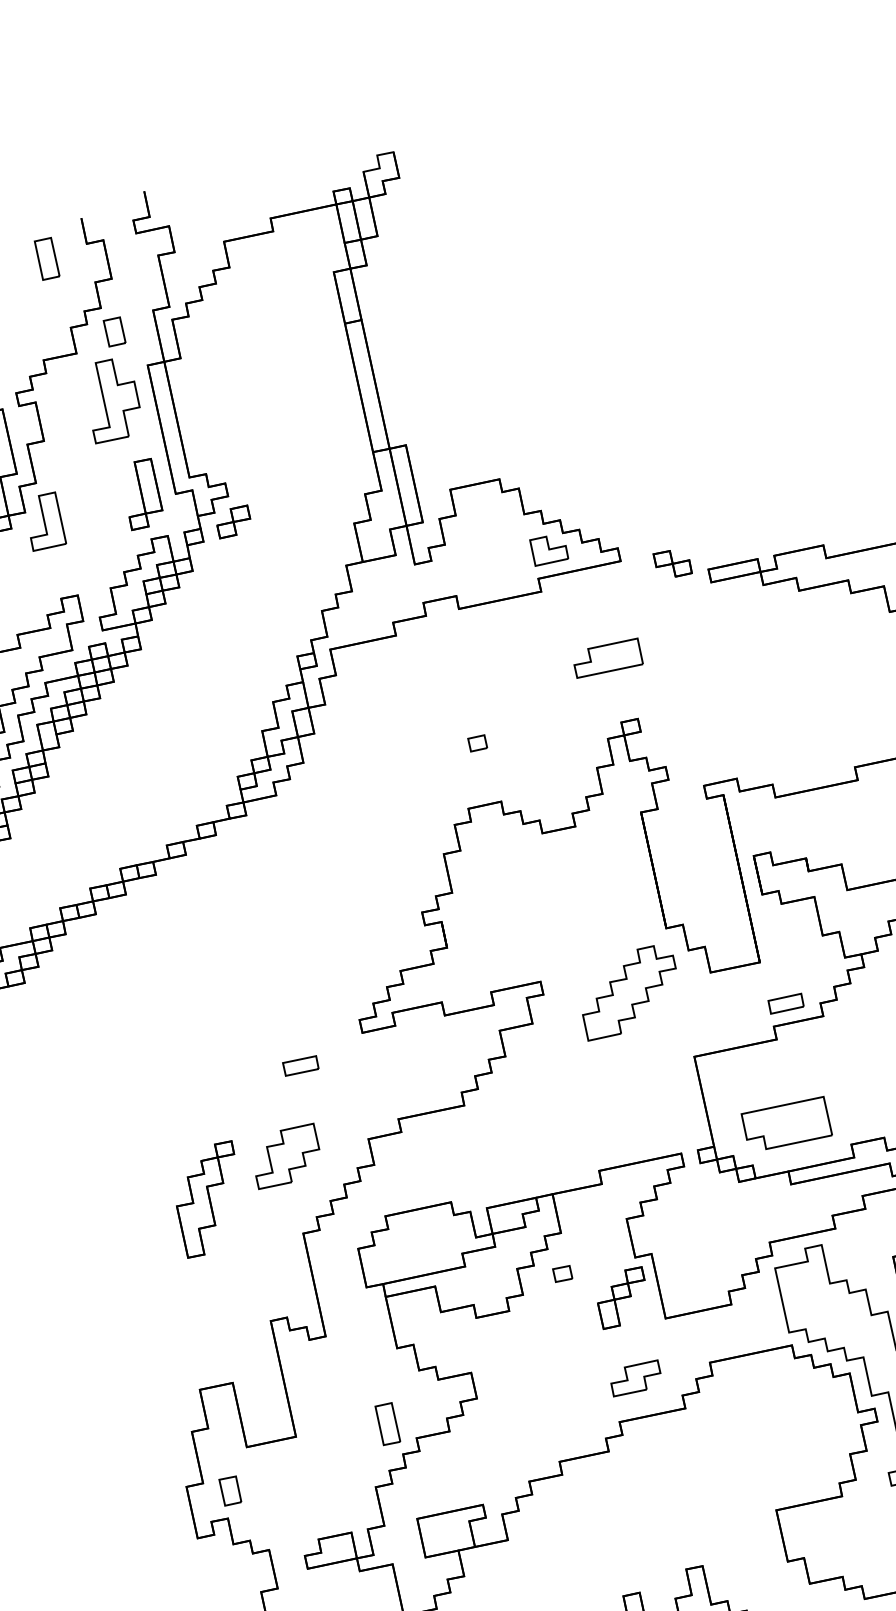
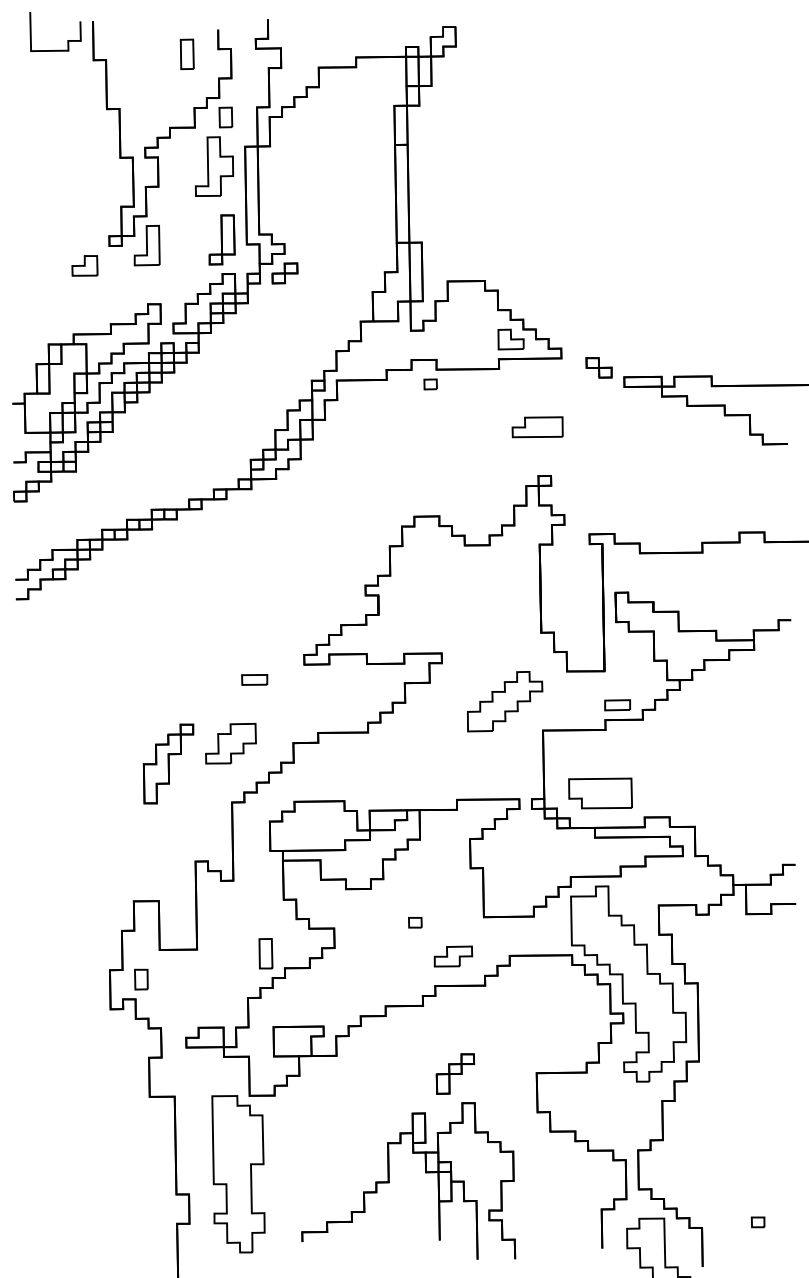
part: (477, 743) -> (430, 384), moved
part: (628, 991) -> (504, 701), moved
part: (562, 1273) -> (415, 922), moved
part: (622, 1297) -> (455, 1073), moved

